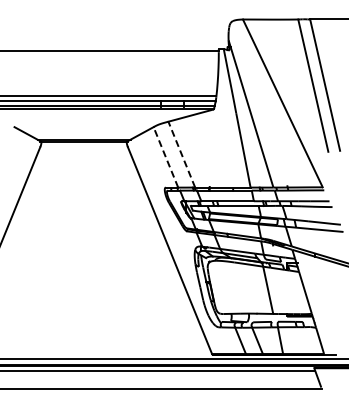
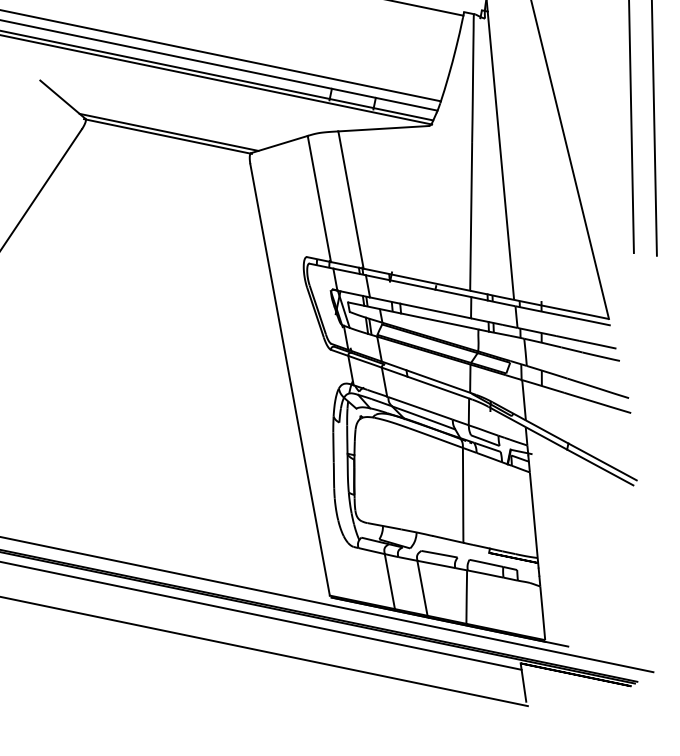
line: (181, 154) -> (350, 199), dashed -> solid
line: (165, 157) -> (318, 199), dashed -> solid

